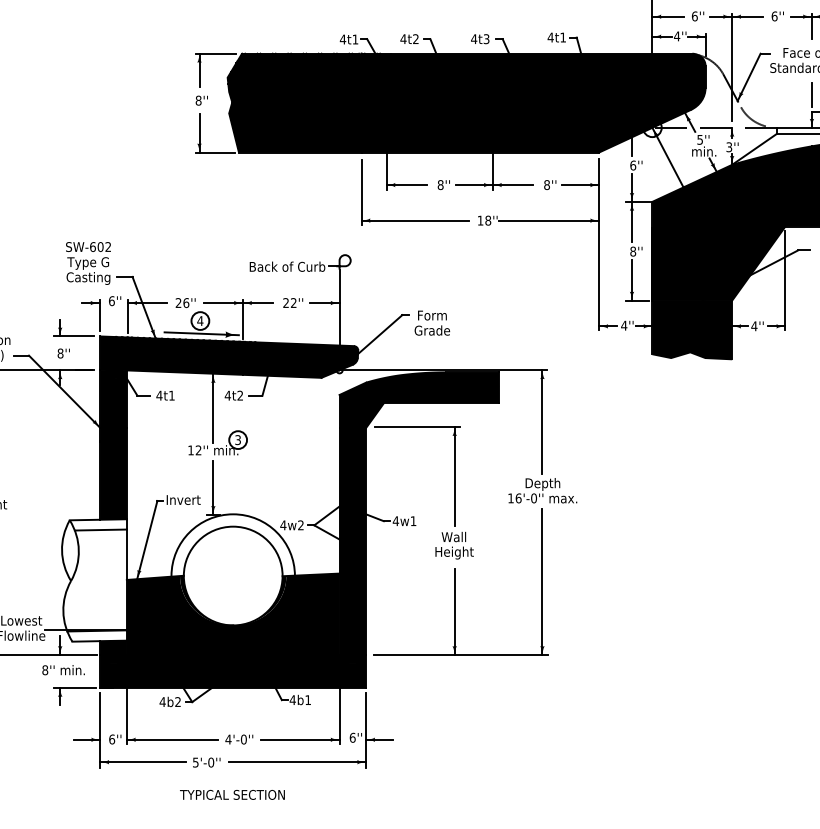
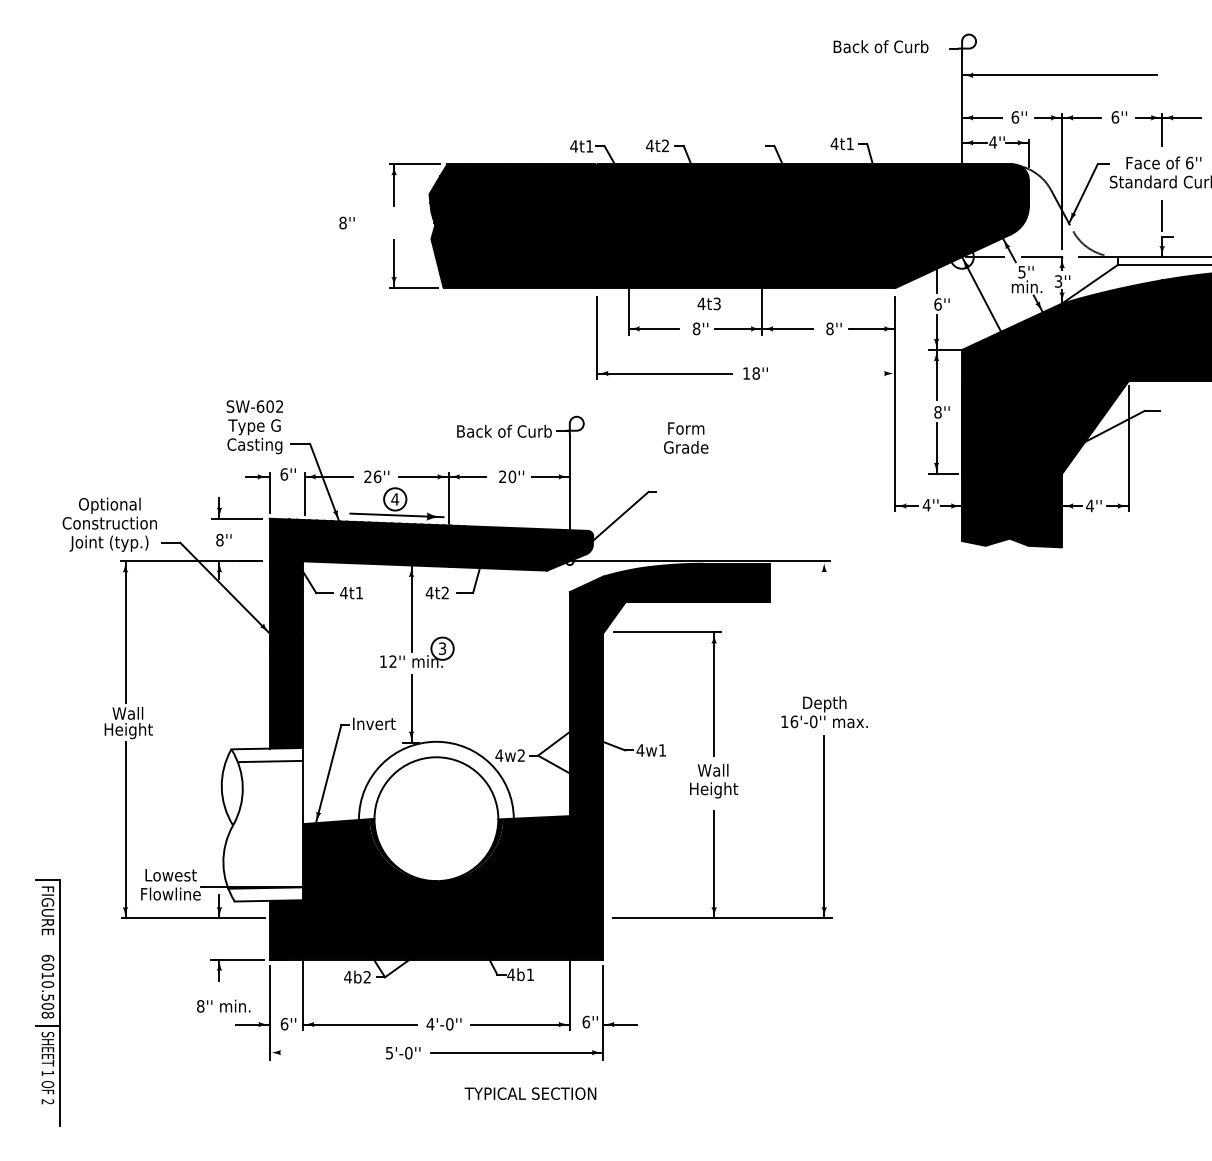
text: (479, 38) -> (708, 303), moved
text: (201, 100) -> (346, 222), moved
line: (549, 220) -> (832, 373), removed
text: (293, 302) -> (512, 476), 22'' -> 20''
text: (432, 322) -> (686, 437), moved
line: (542, 421) -> (824, 625), removed
text: (63, 669) -> (223, 1005), moved
line: (143, 762) -> (323, 1052), removed
text: (232, 794) -> (530, 1093), moved

